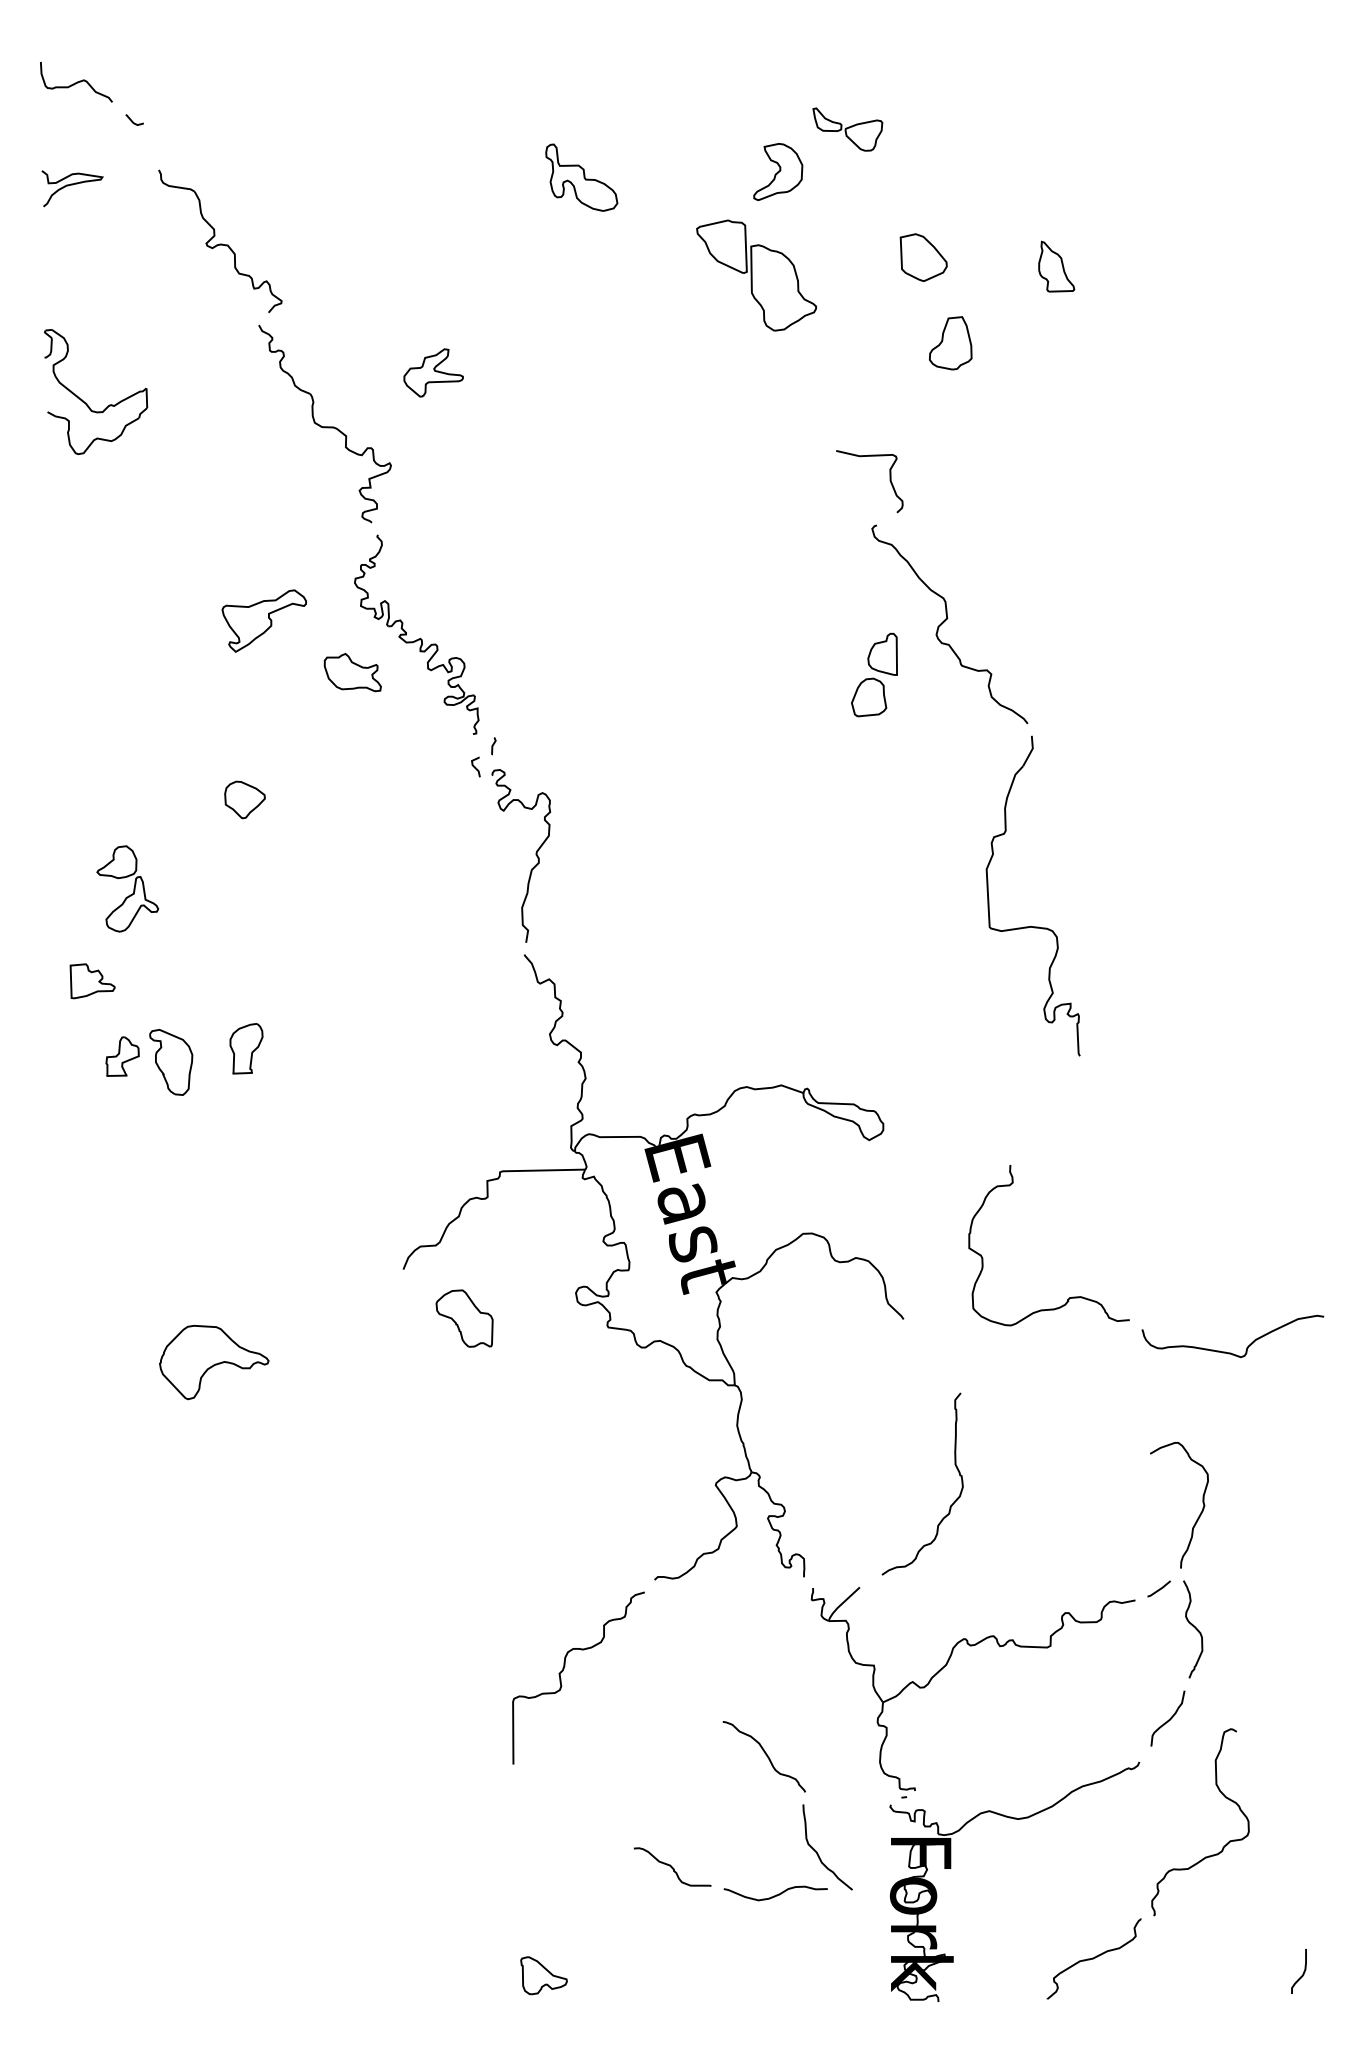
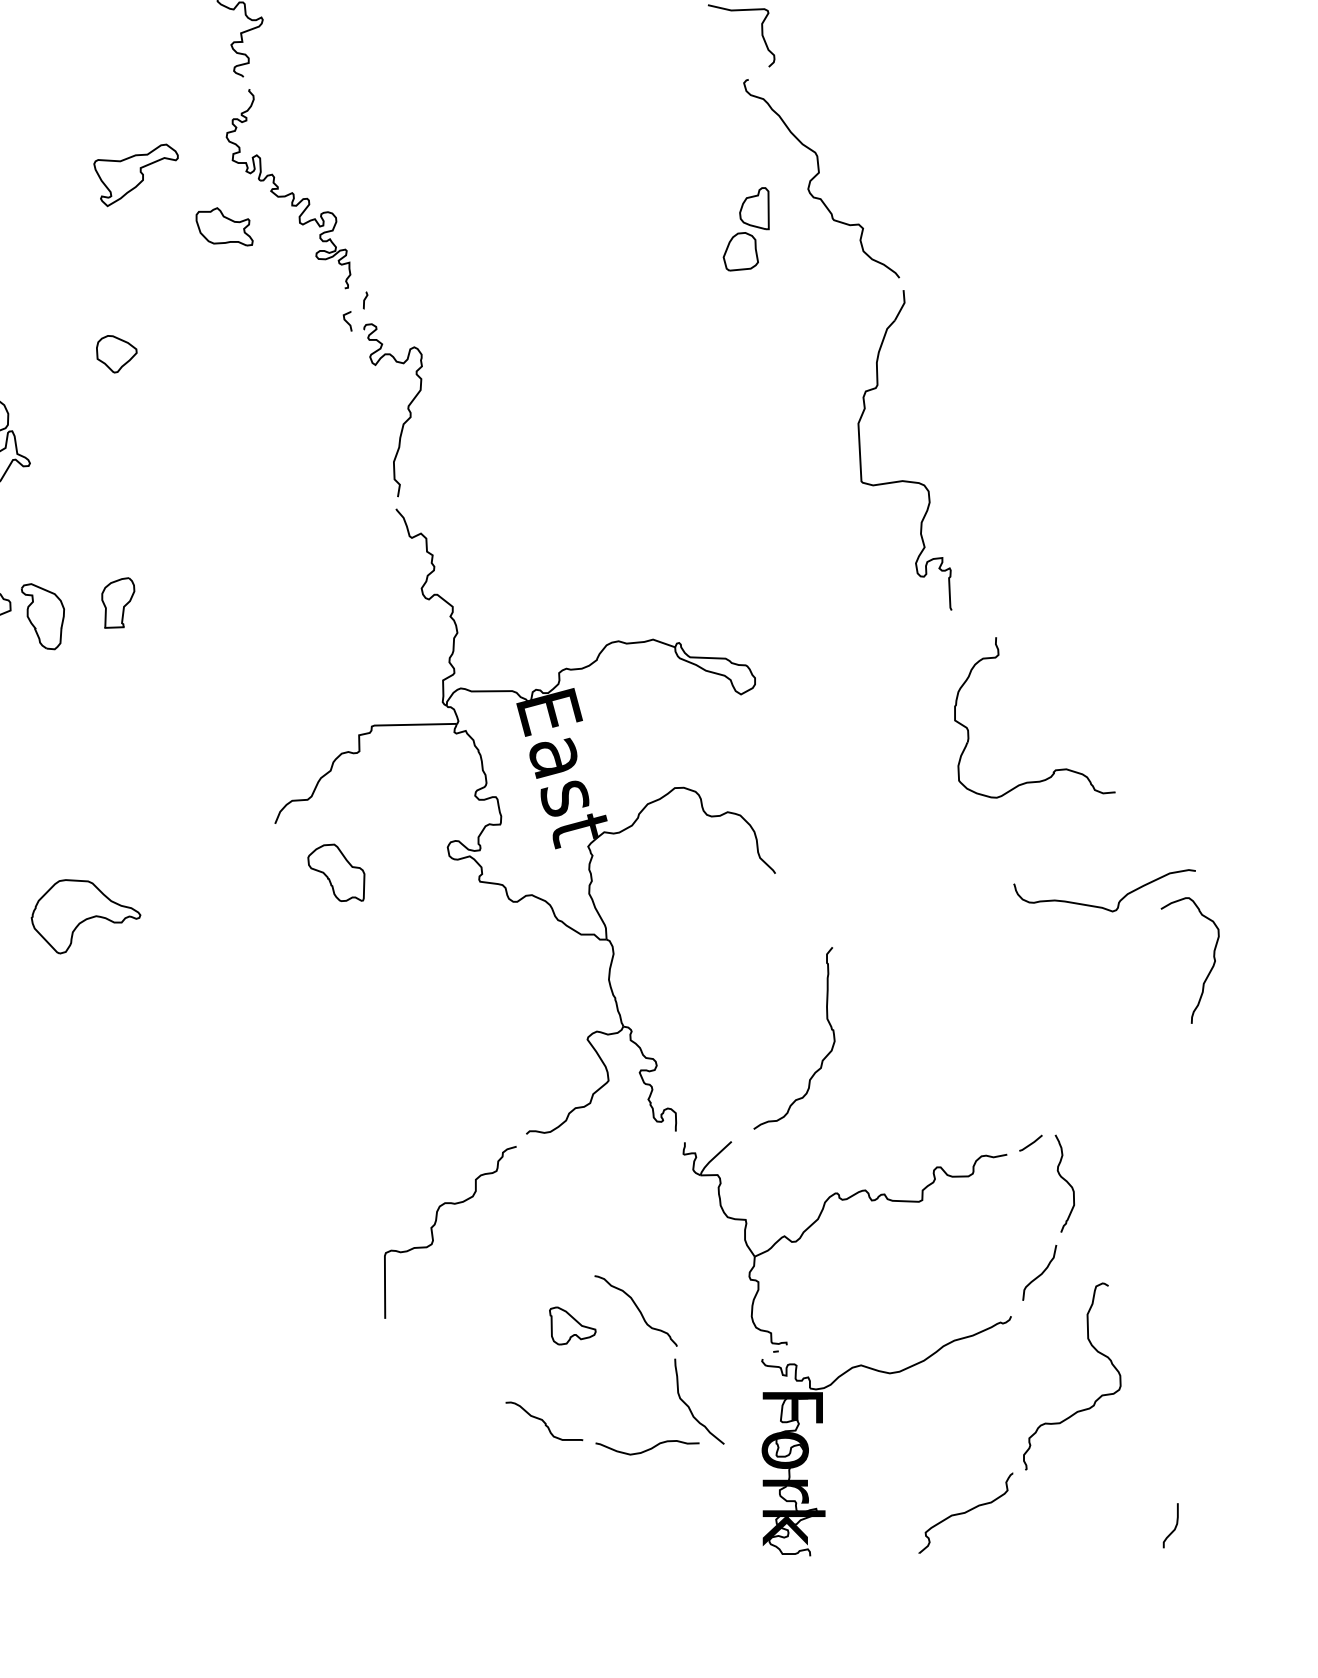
part: (1069, 1297) -> (1055, 769), moved
curve: (1199, 1514) -> (1210, 969), moved
part: (543, 1975) -> (572, 1325), moved

